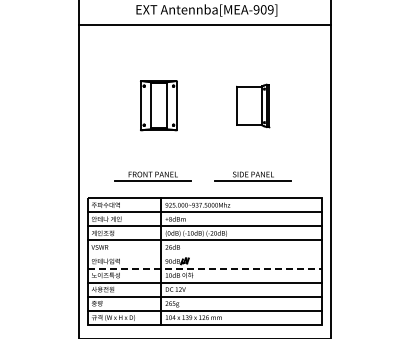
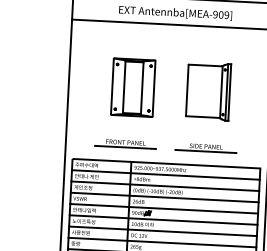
part: (158, 105) -> (132, 87), size x1.43
part: (252, 105) -> (208, 91), size x1.67
line: (204, 254) -> (163, 208), added
line: (205, 268) -> (164, 220), dashed -> solid

